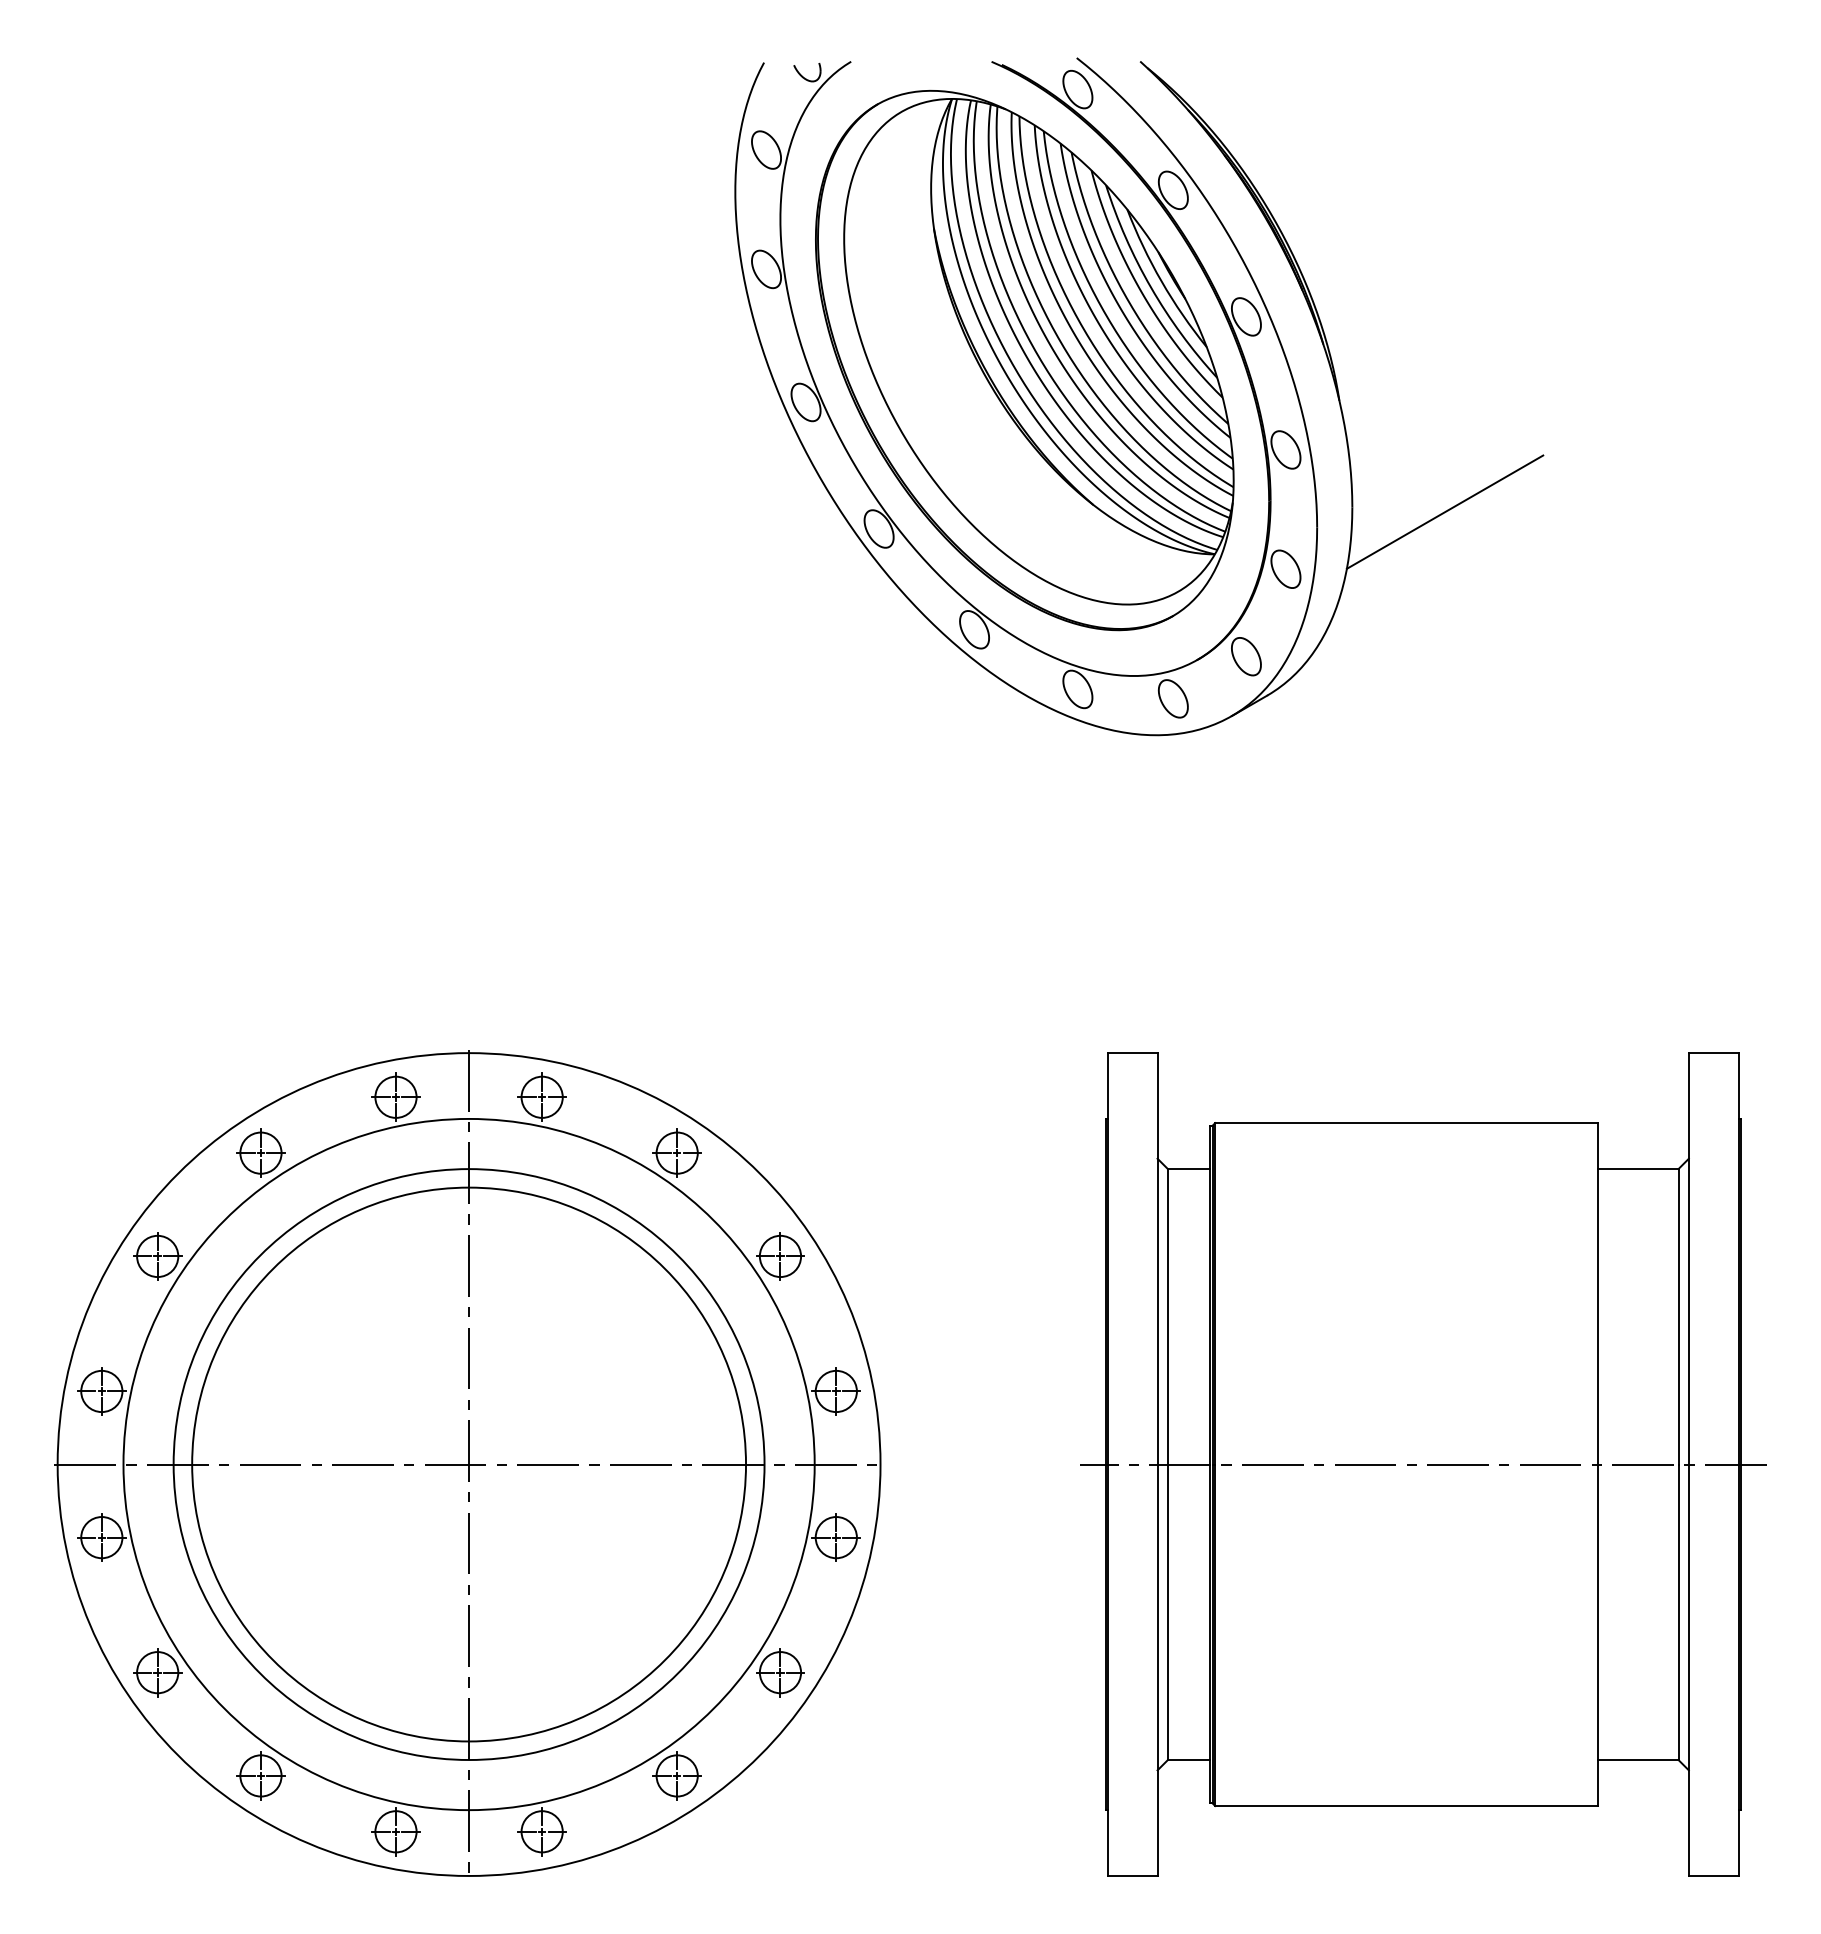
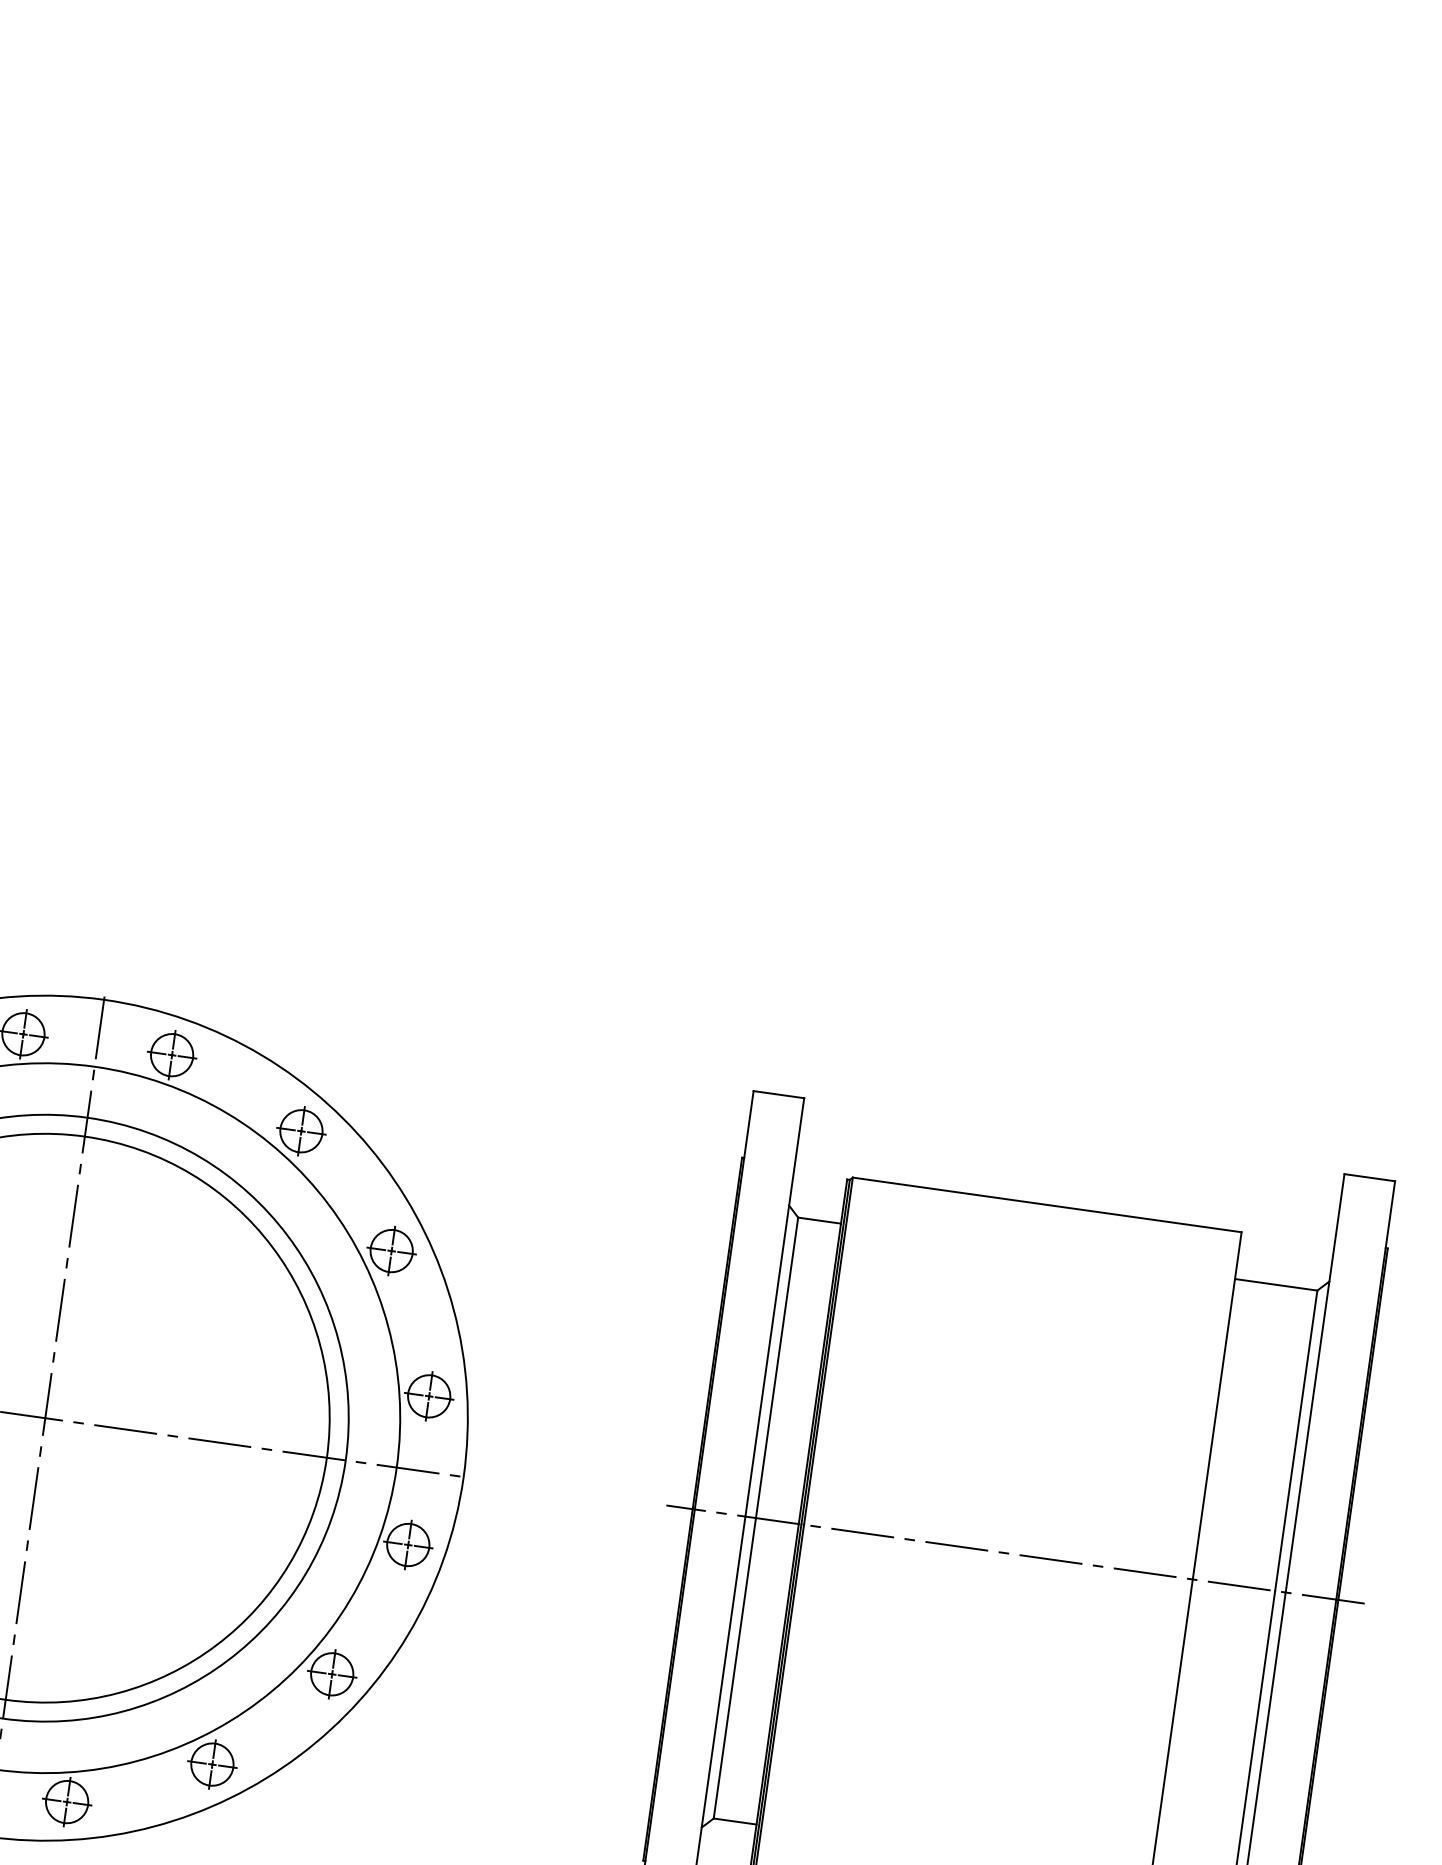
part: (1139, 396) -> (879, 427), removed

